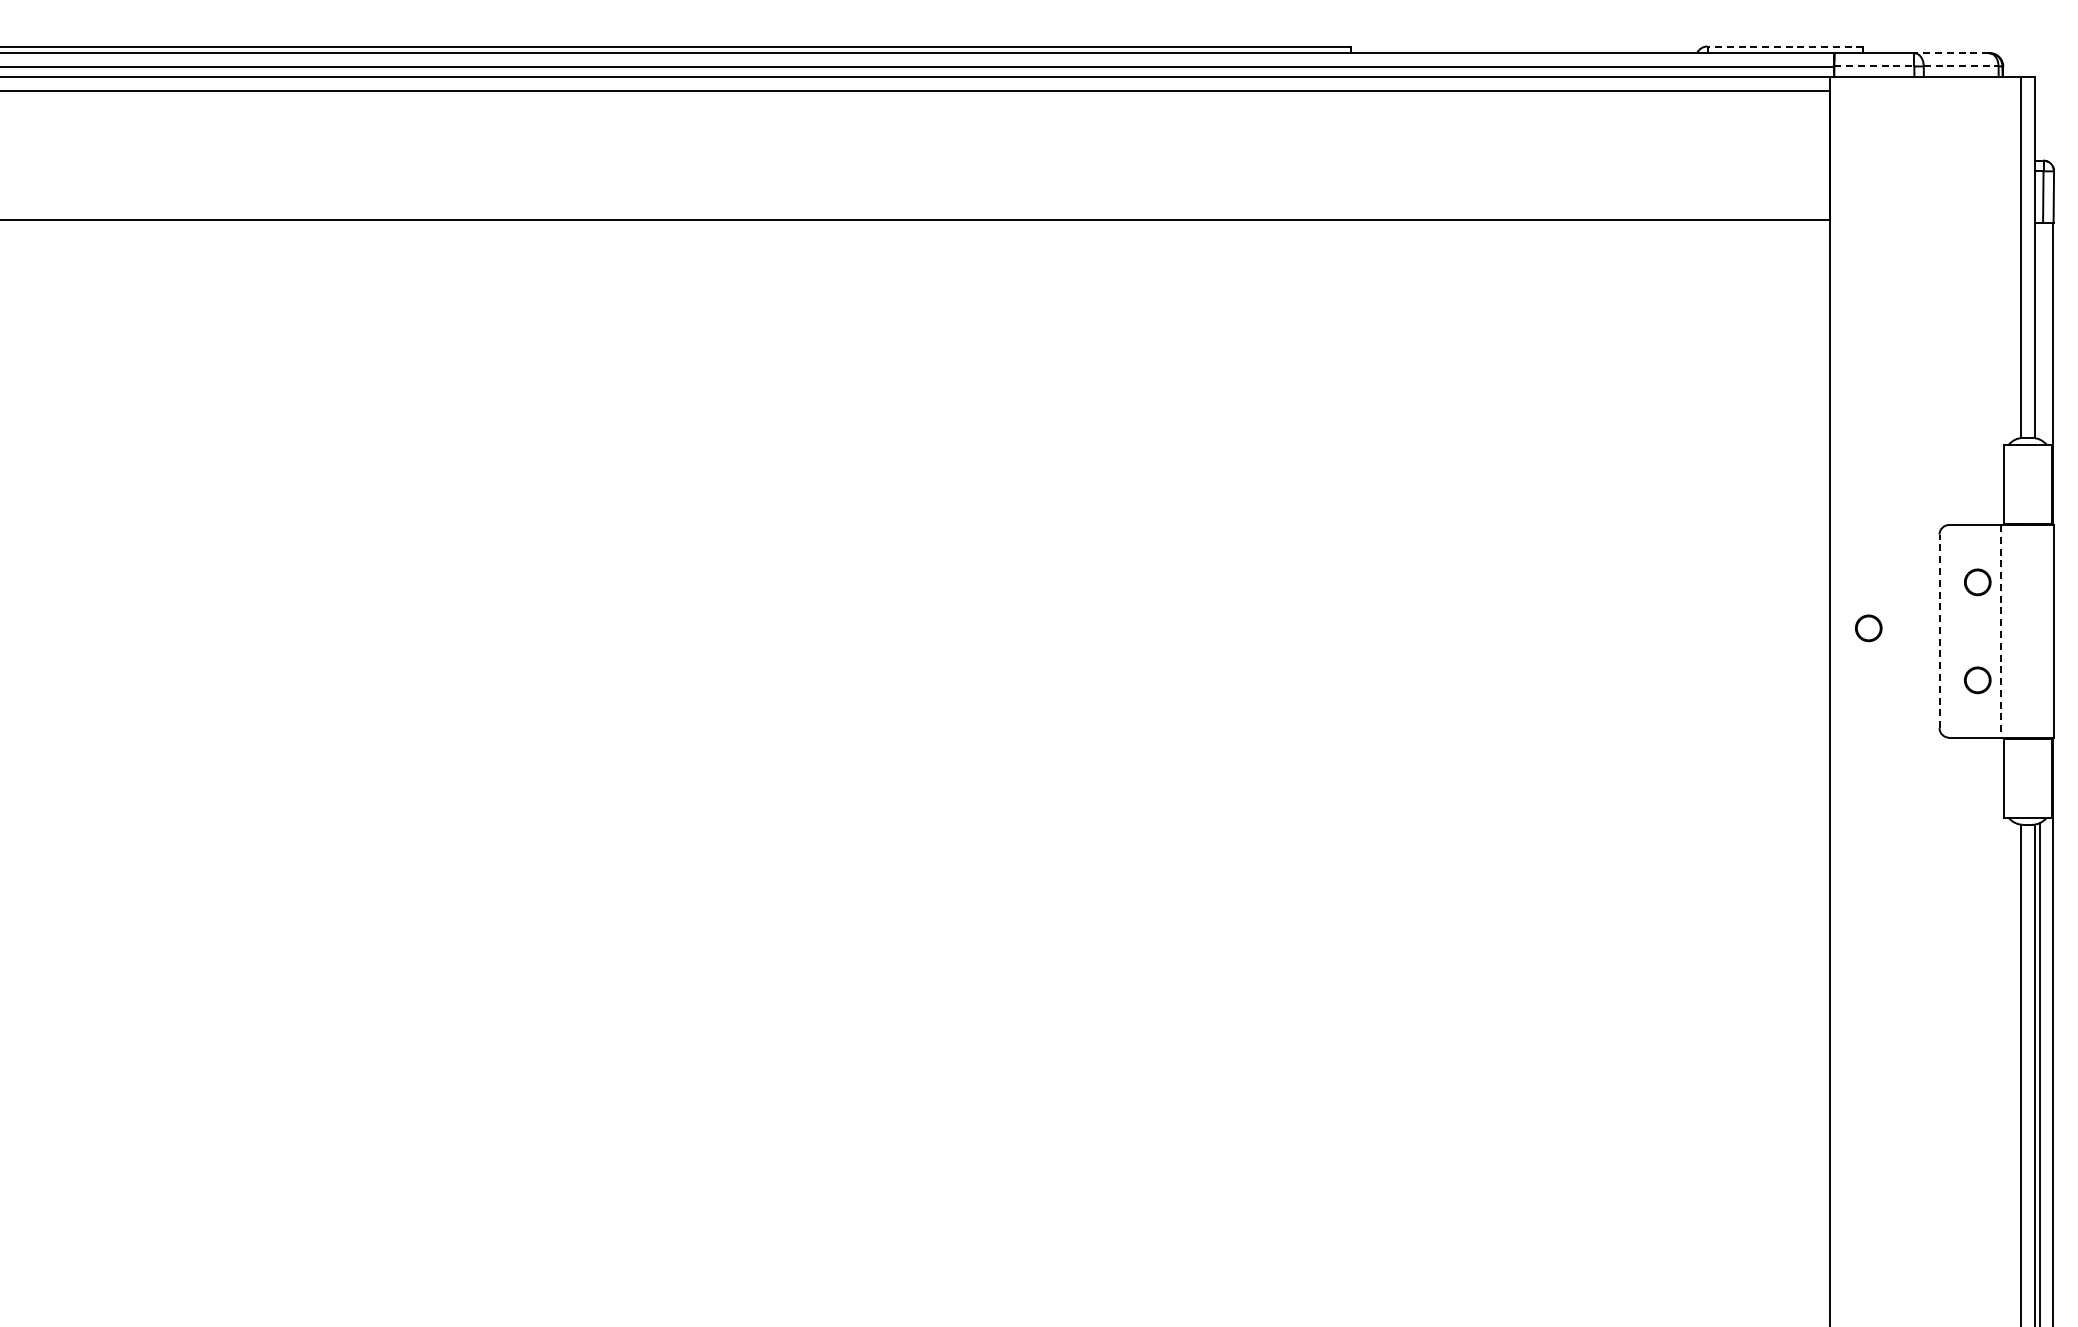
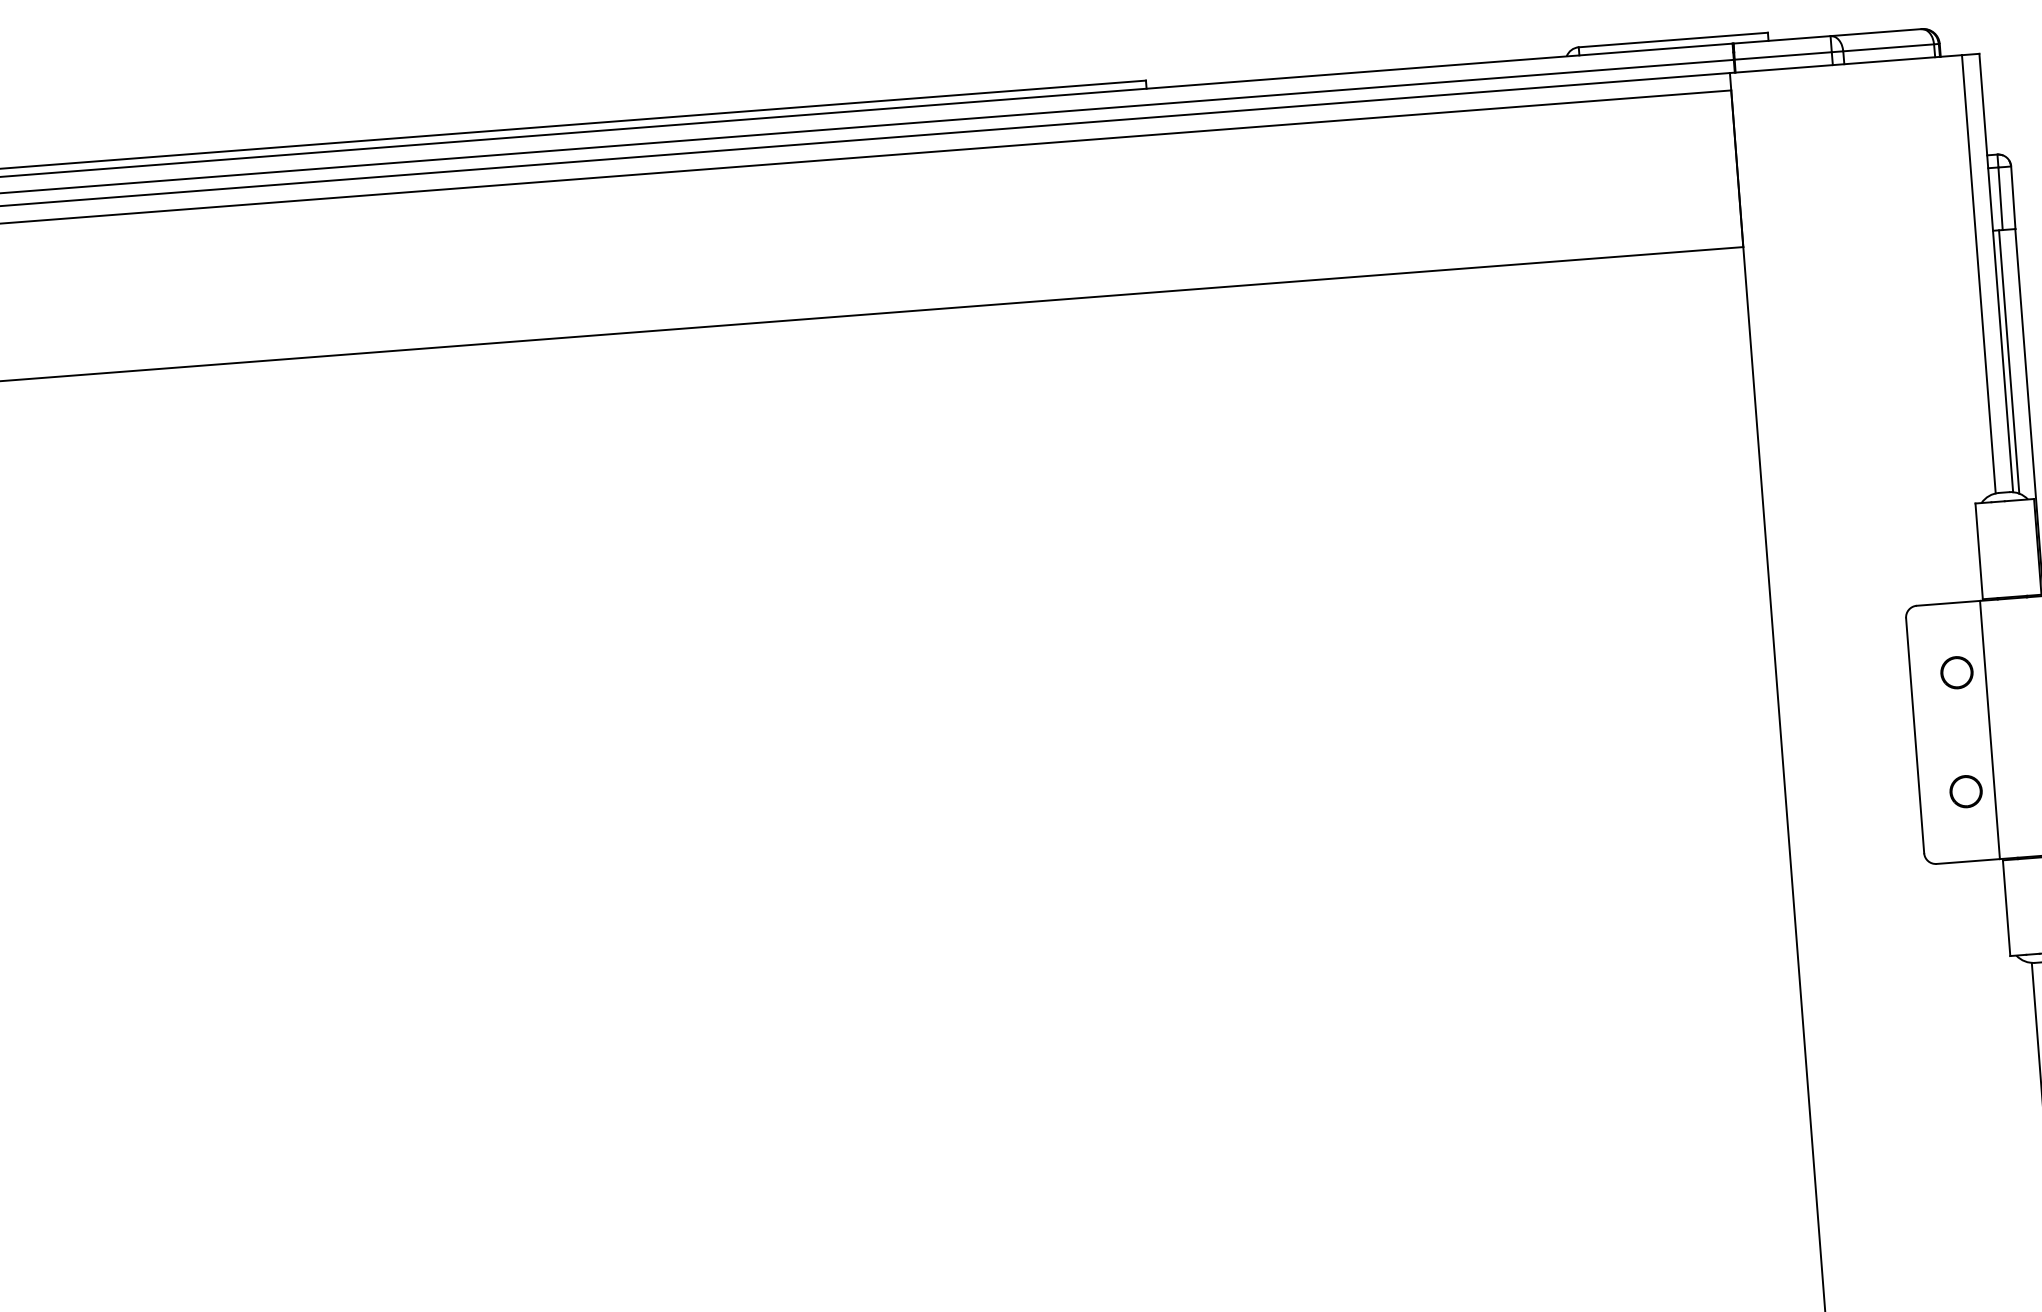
line: (1785, 46) -> (1673, 40), dashed -> solid
line: (1951, 53) -> (1875, 33), dashed -> solid
line: (1874, 66) -> (1783, 55), dashed -> solid
line: (1961, 66) -> (1889, 47), dashed -> solid
line: (2040, 330) -> (2009, 361), added
part: (1868, 628) -> (1828, 738), removed
line: (1939, 631) -> (1915, 735), dashed -> solid
line: (2001, 631) -> (1990, 730), dashed -> solid

